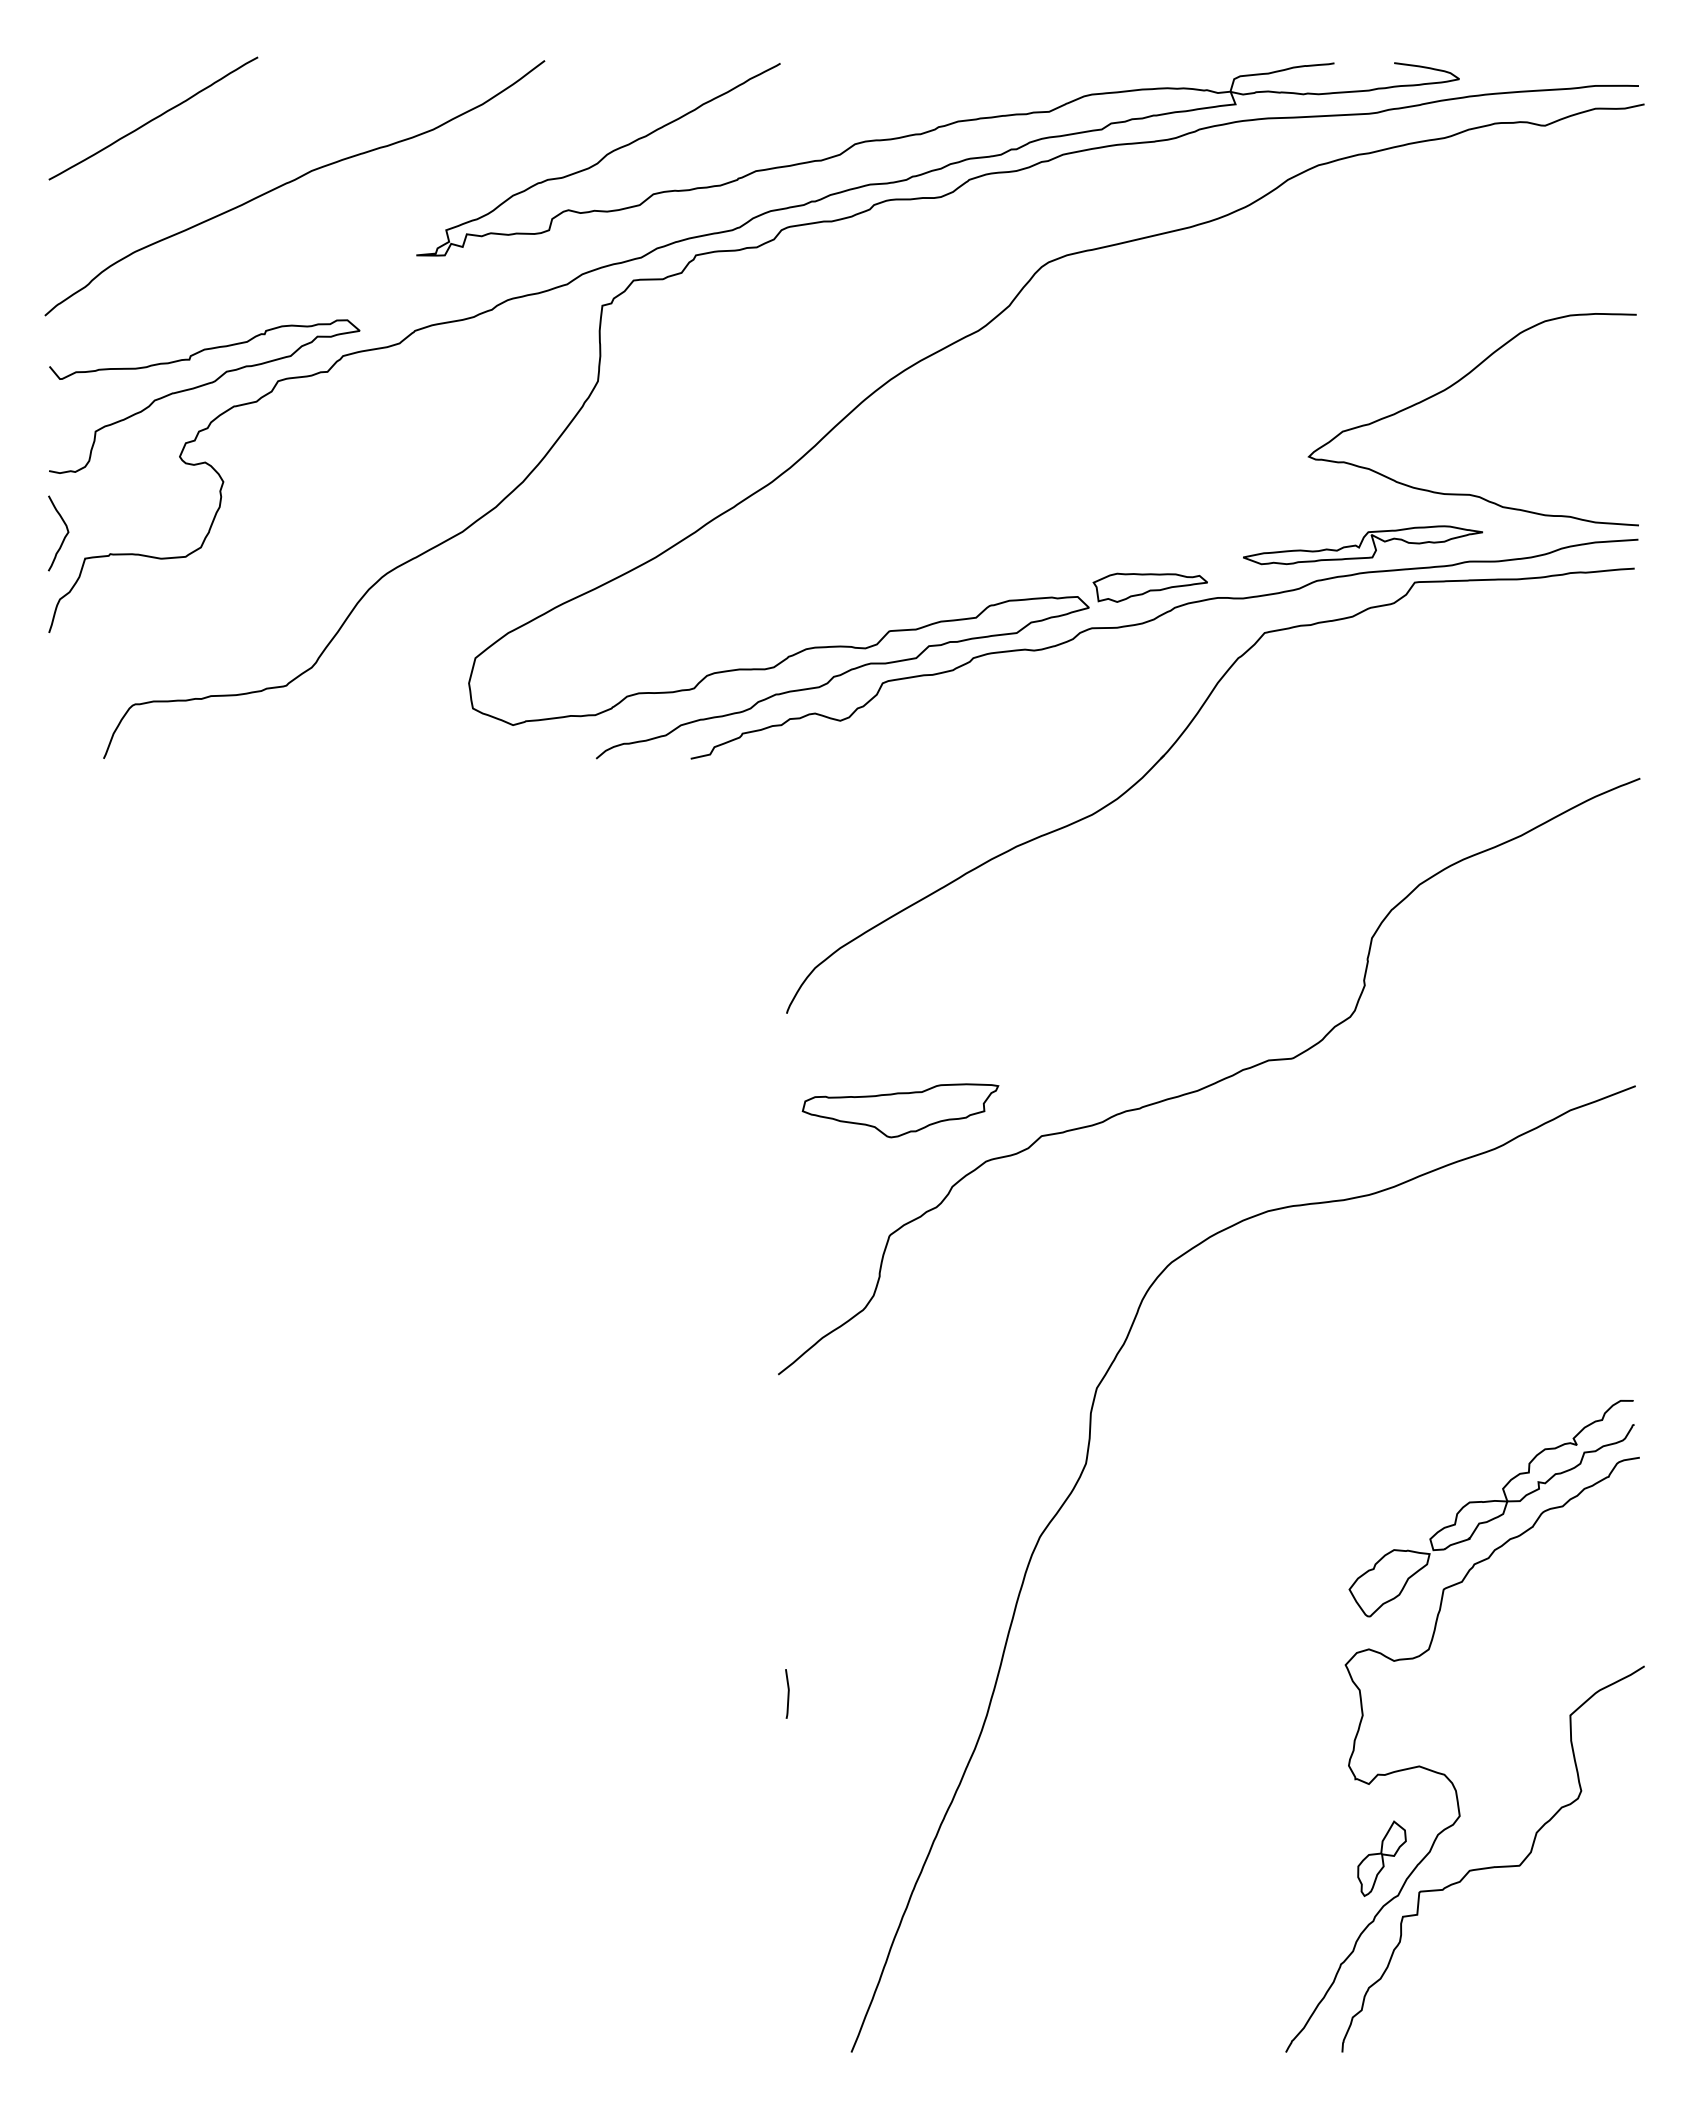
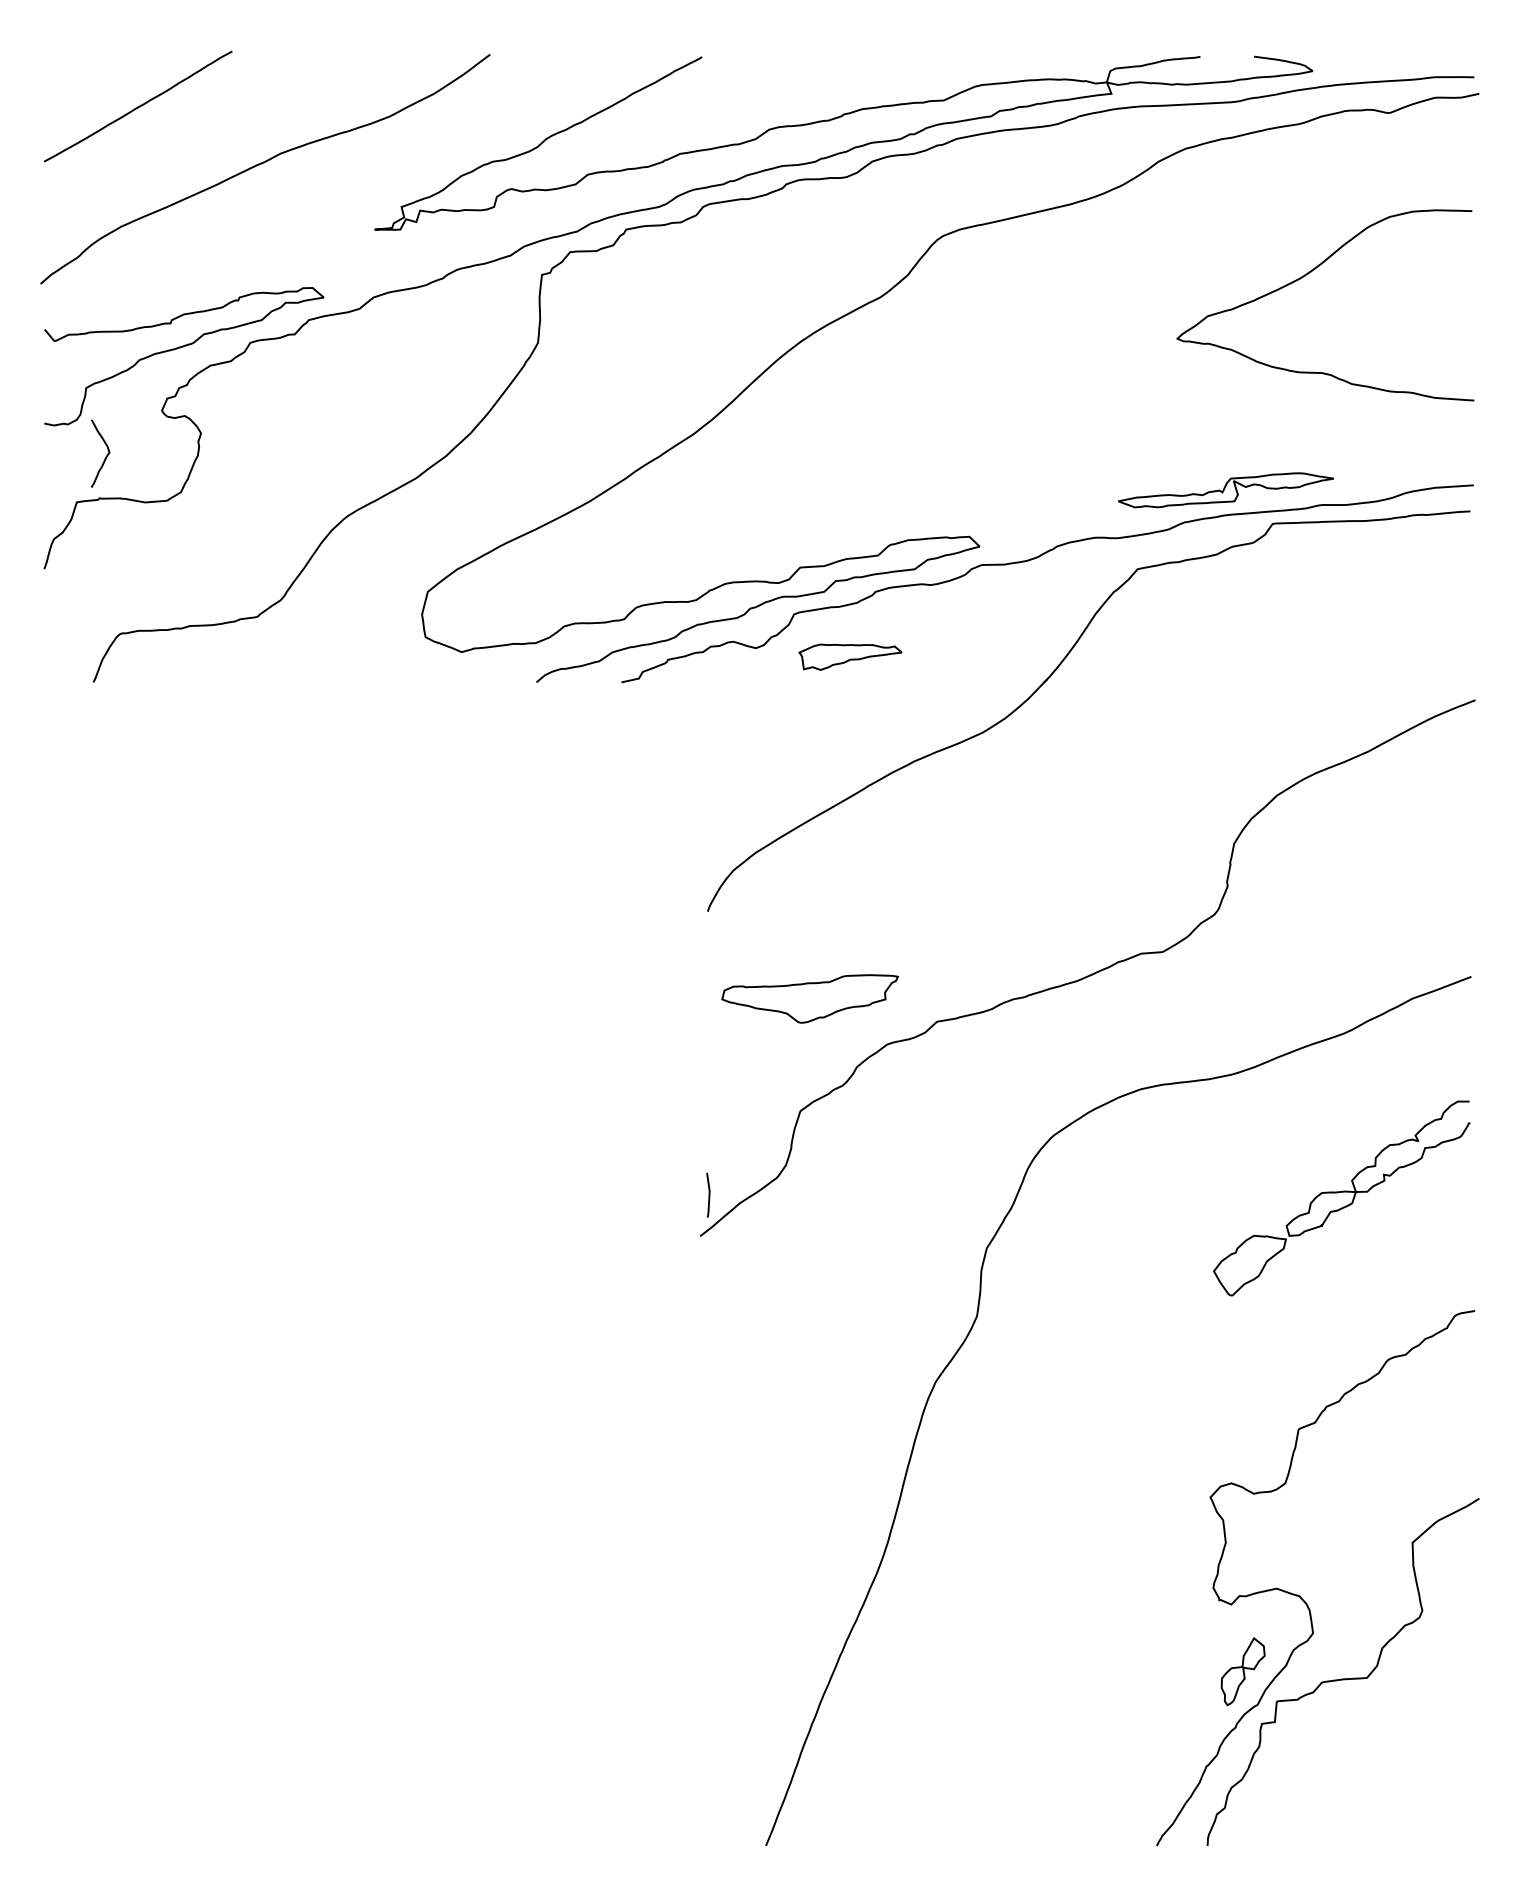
curve: (1452, 386) -> (1306, 275), moved
curve: (64, 536) -> (105, 456), moved
part: (1149, 587) -> (849, 656), moved
part: (1491, 1508) -> (1341, 1198), moved
curve: (787, 1693) -> (708, 1194), moved

